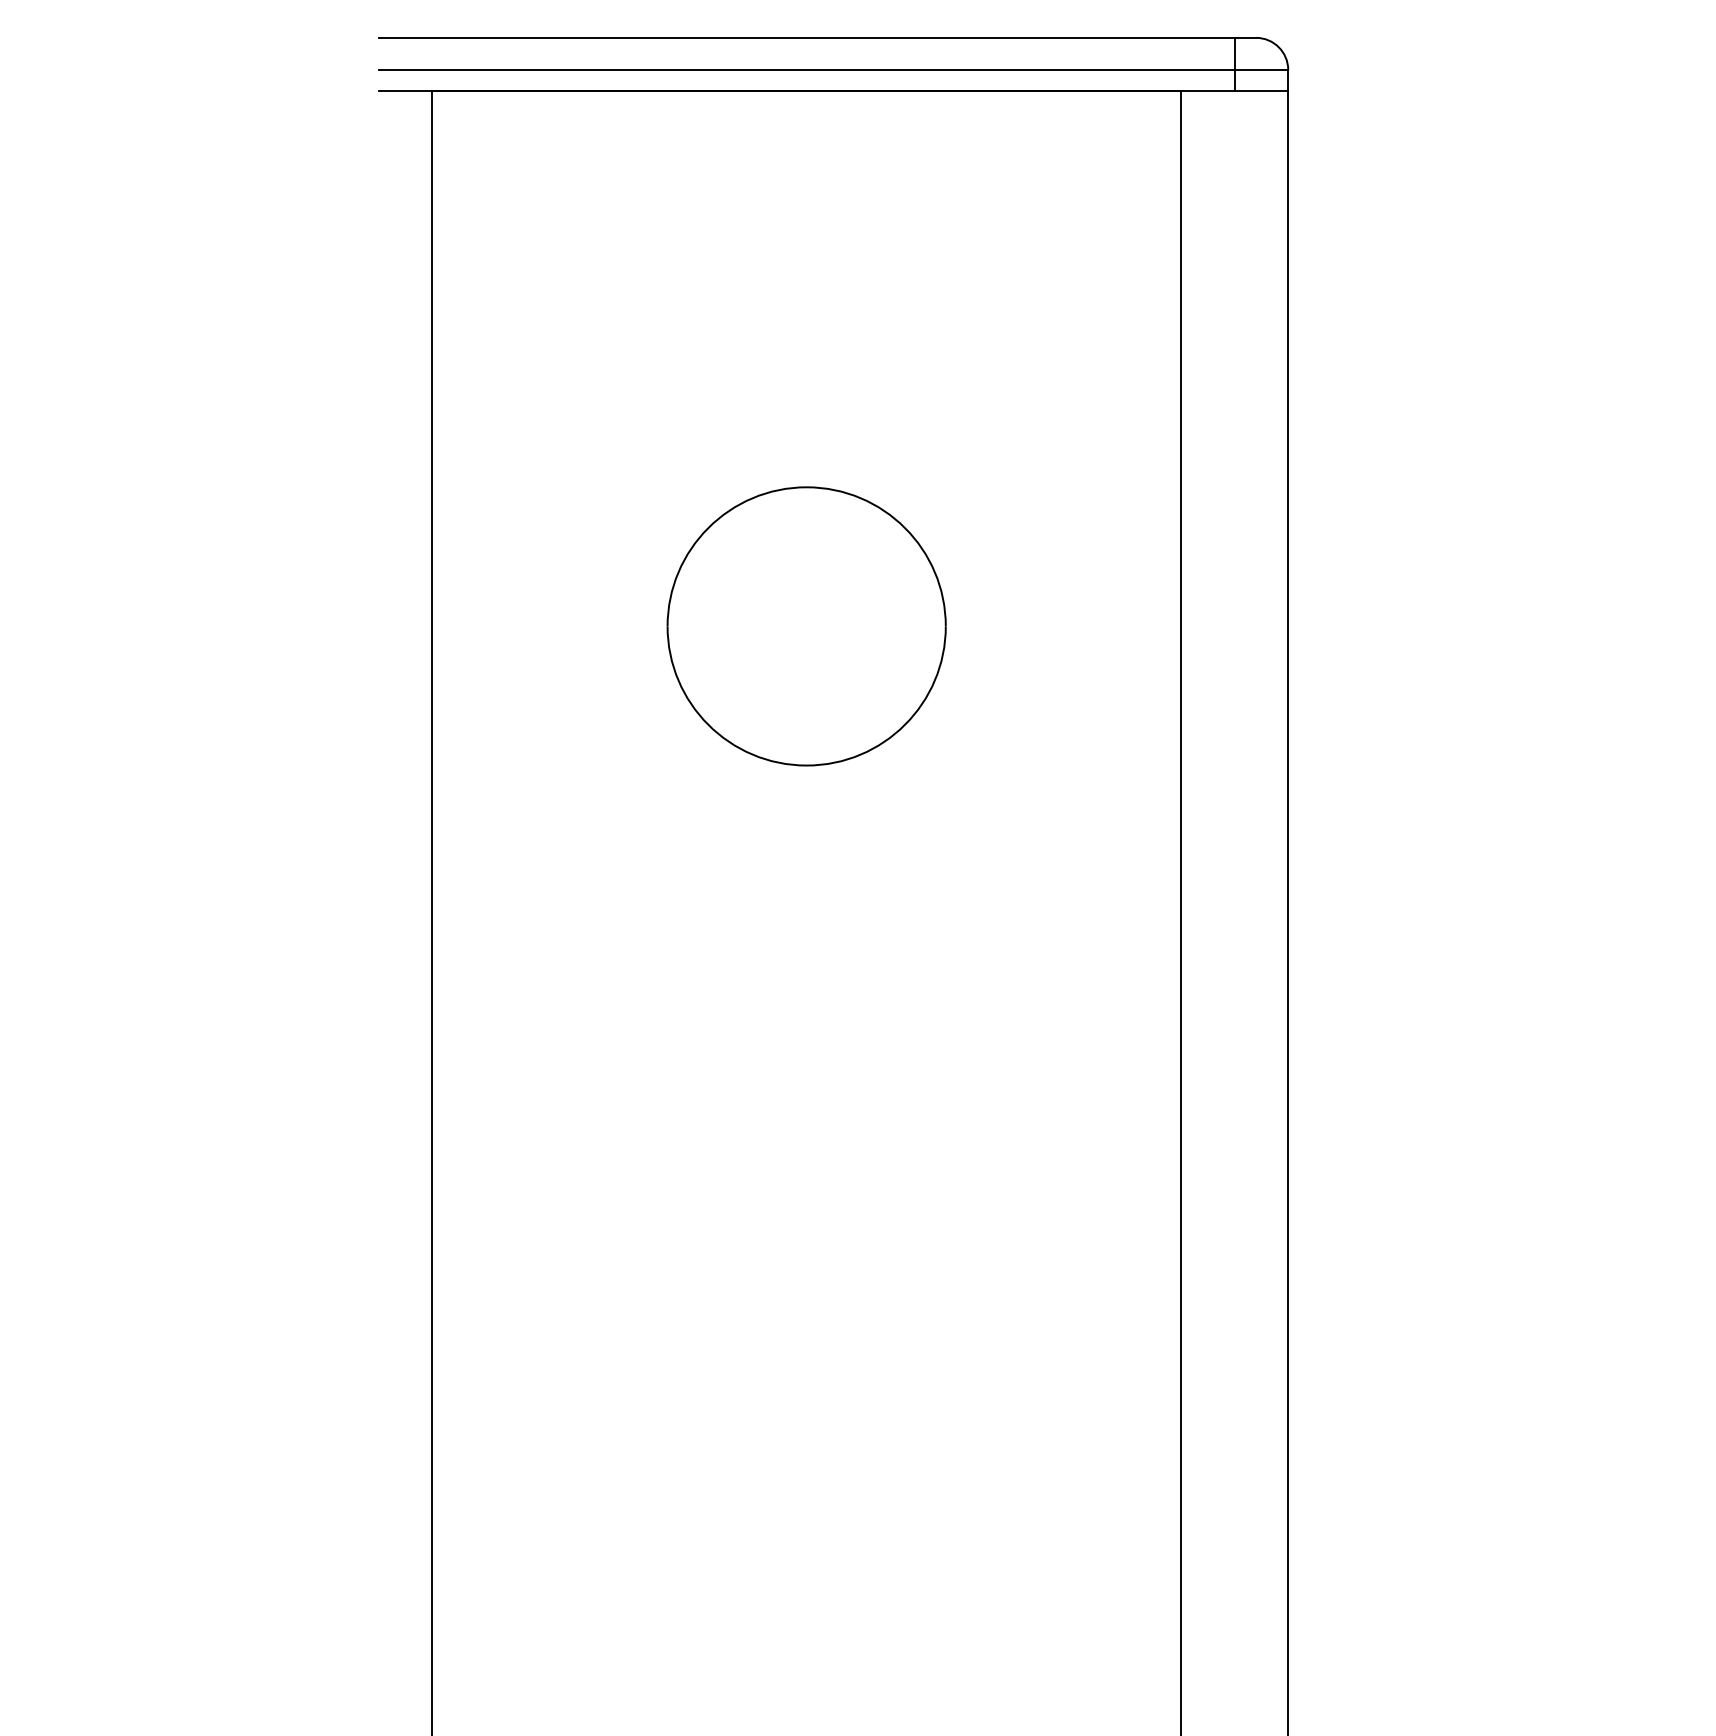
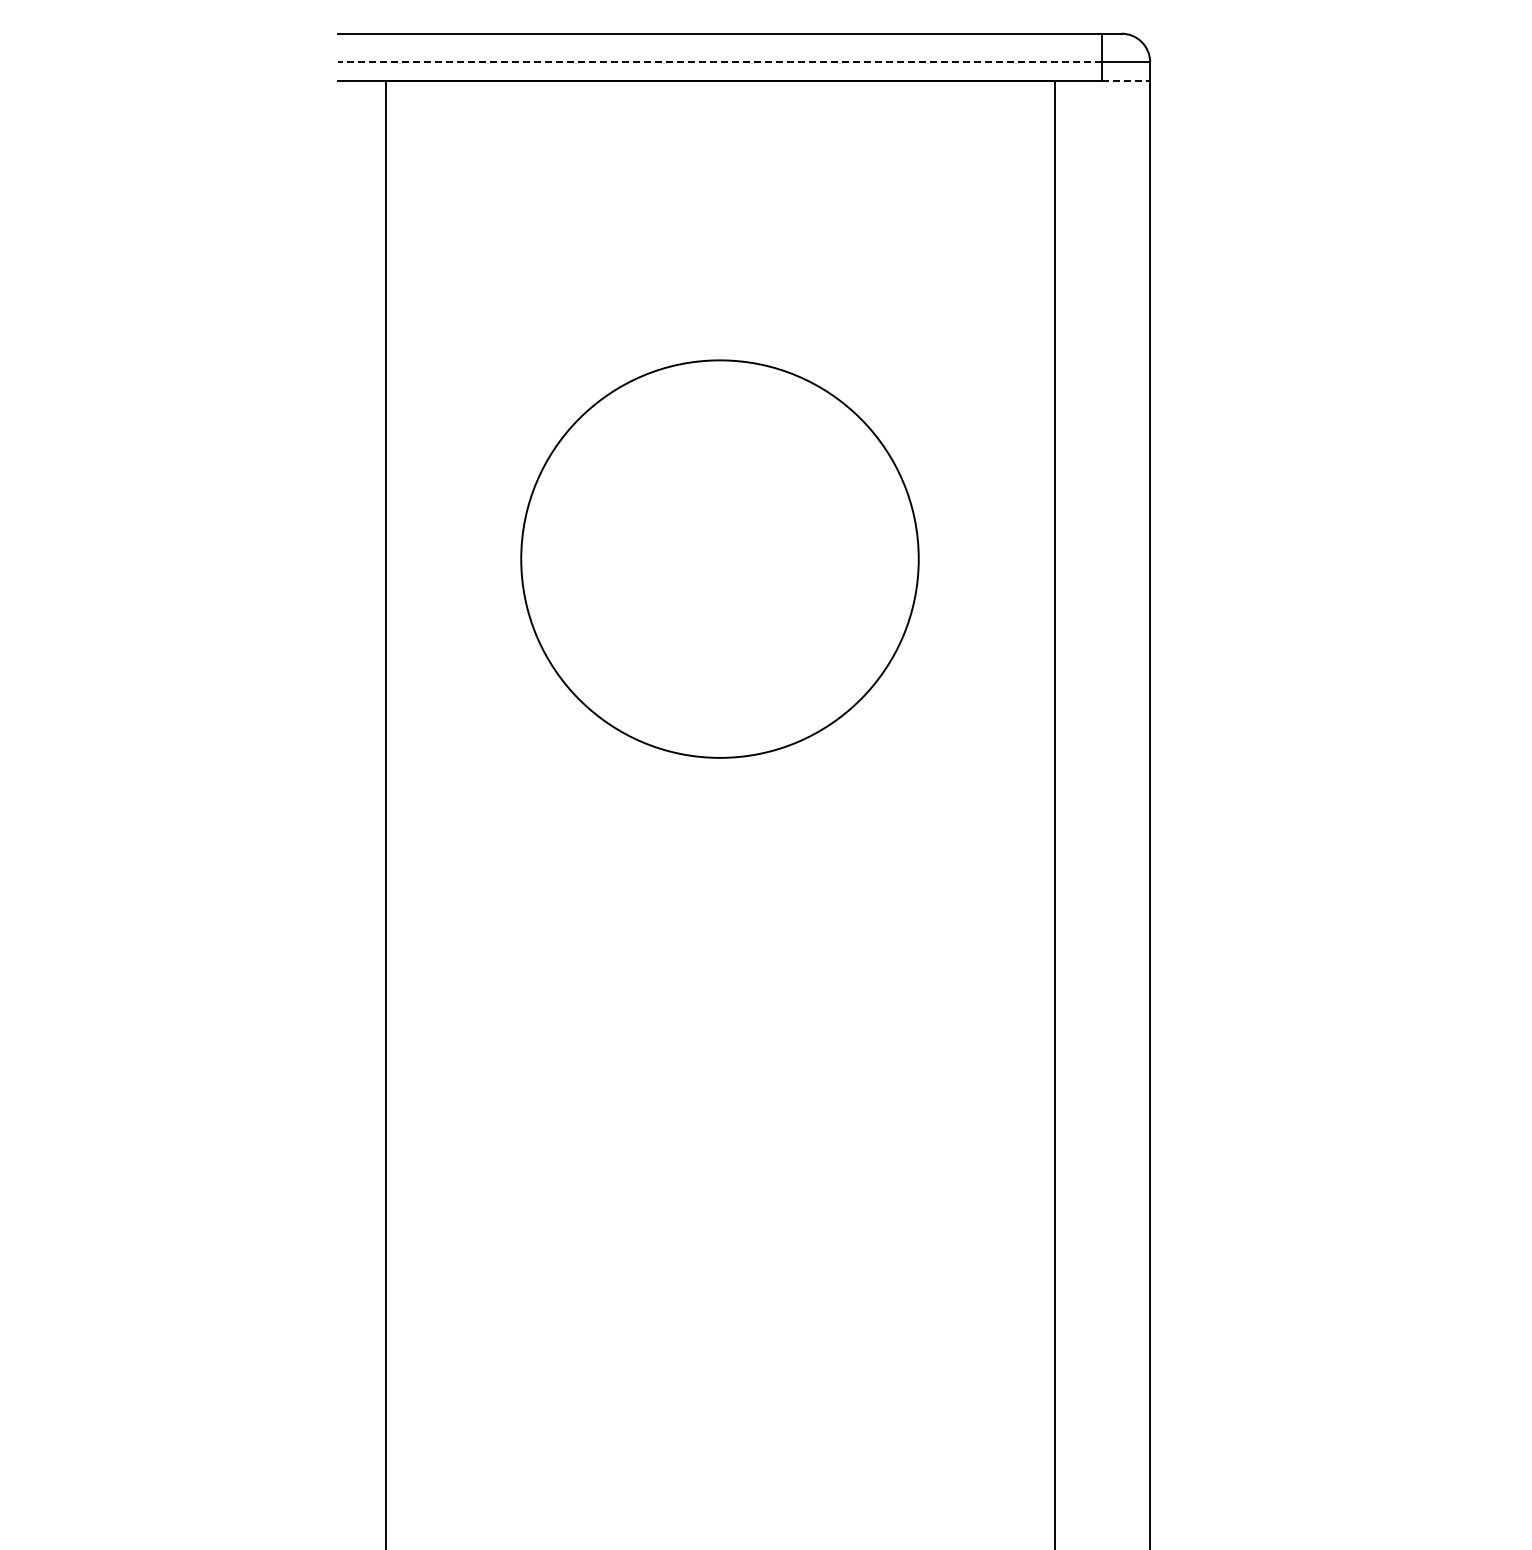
line: (805, 70) -> (719, 62), solid -> dashed
line: (1261, 91) -> (1126, 81), solid -> dashed
part: (807, 626) -> (720, 559), size x1.6

